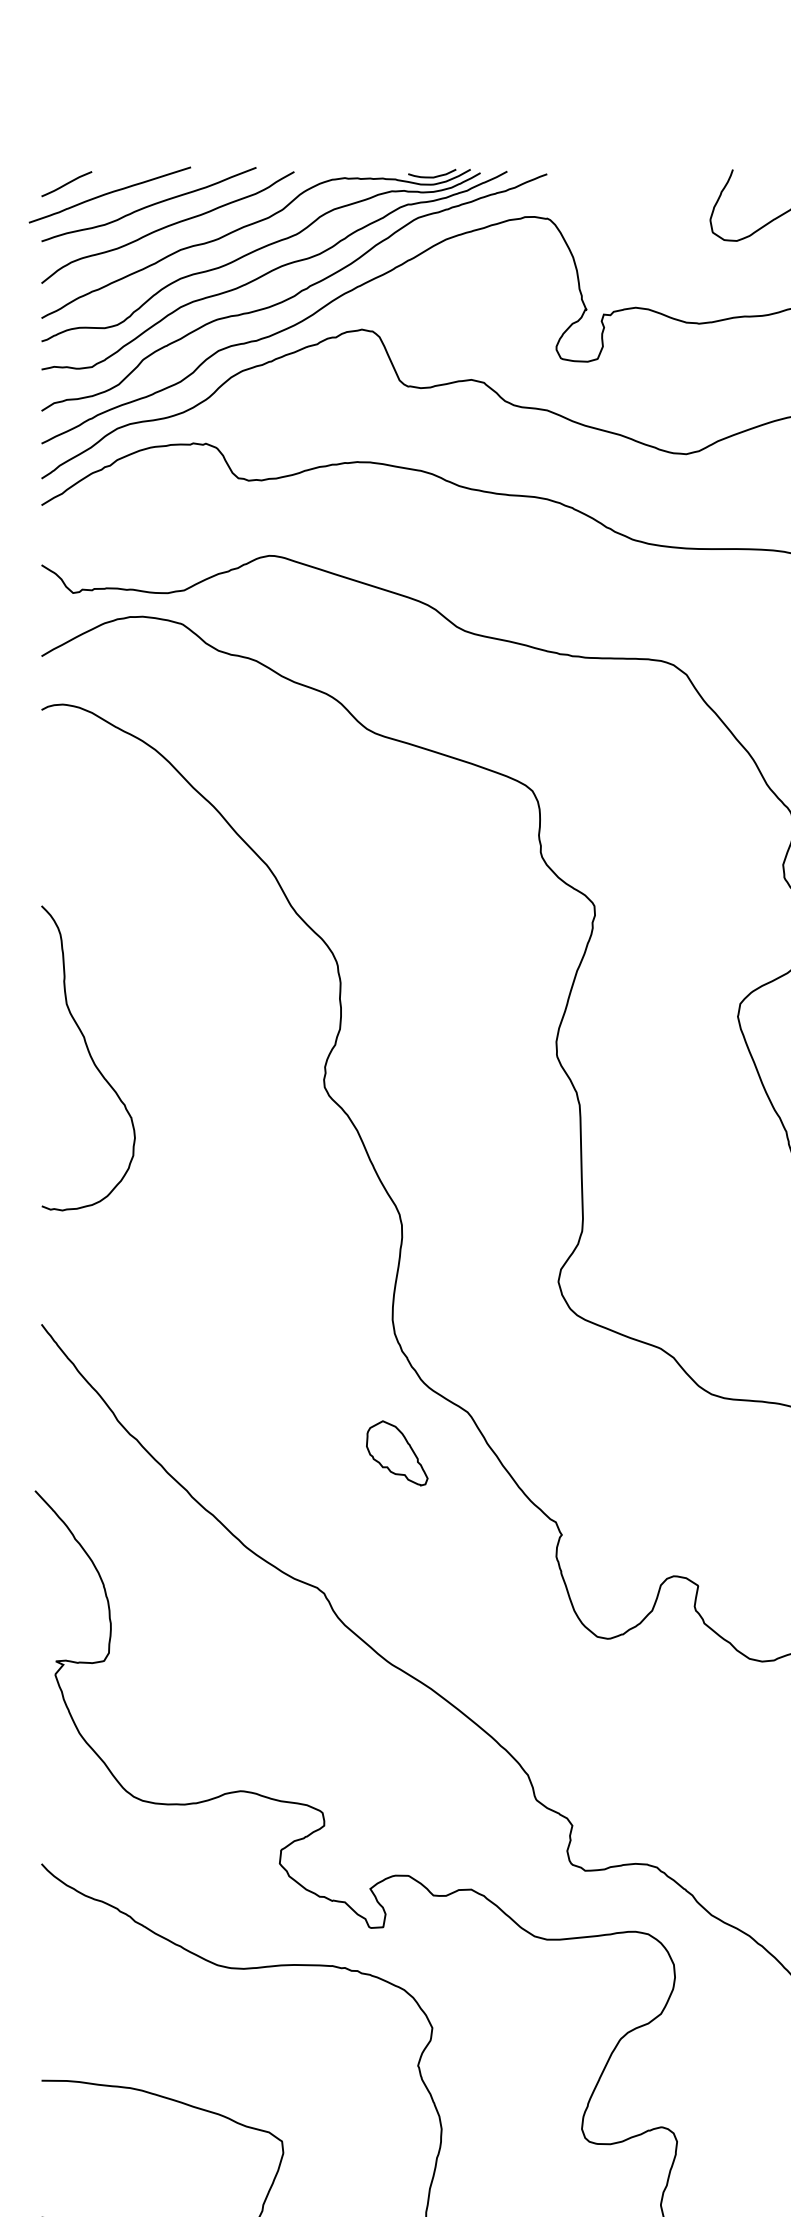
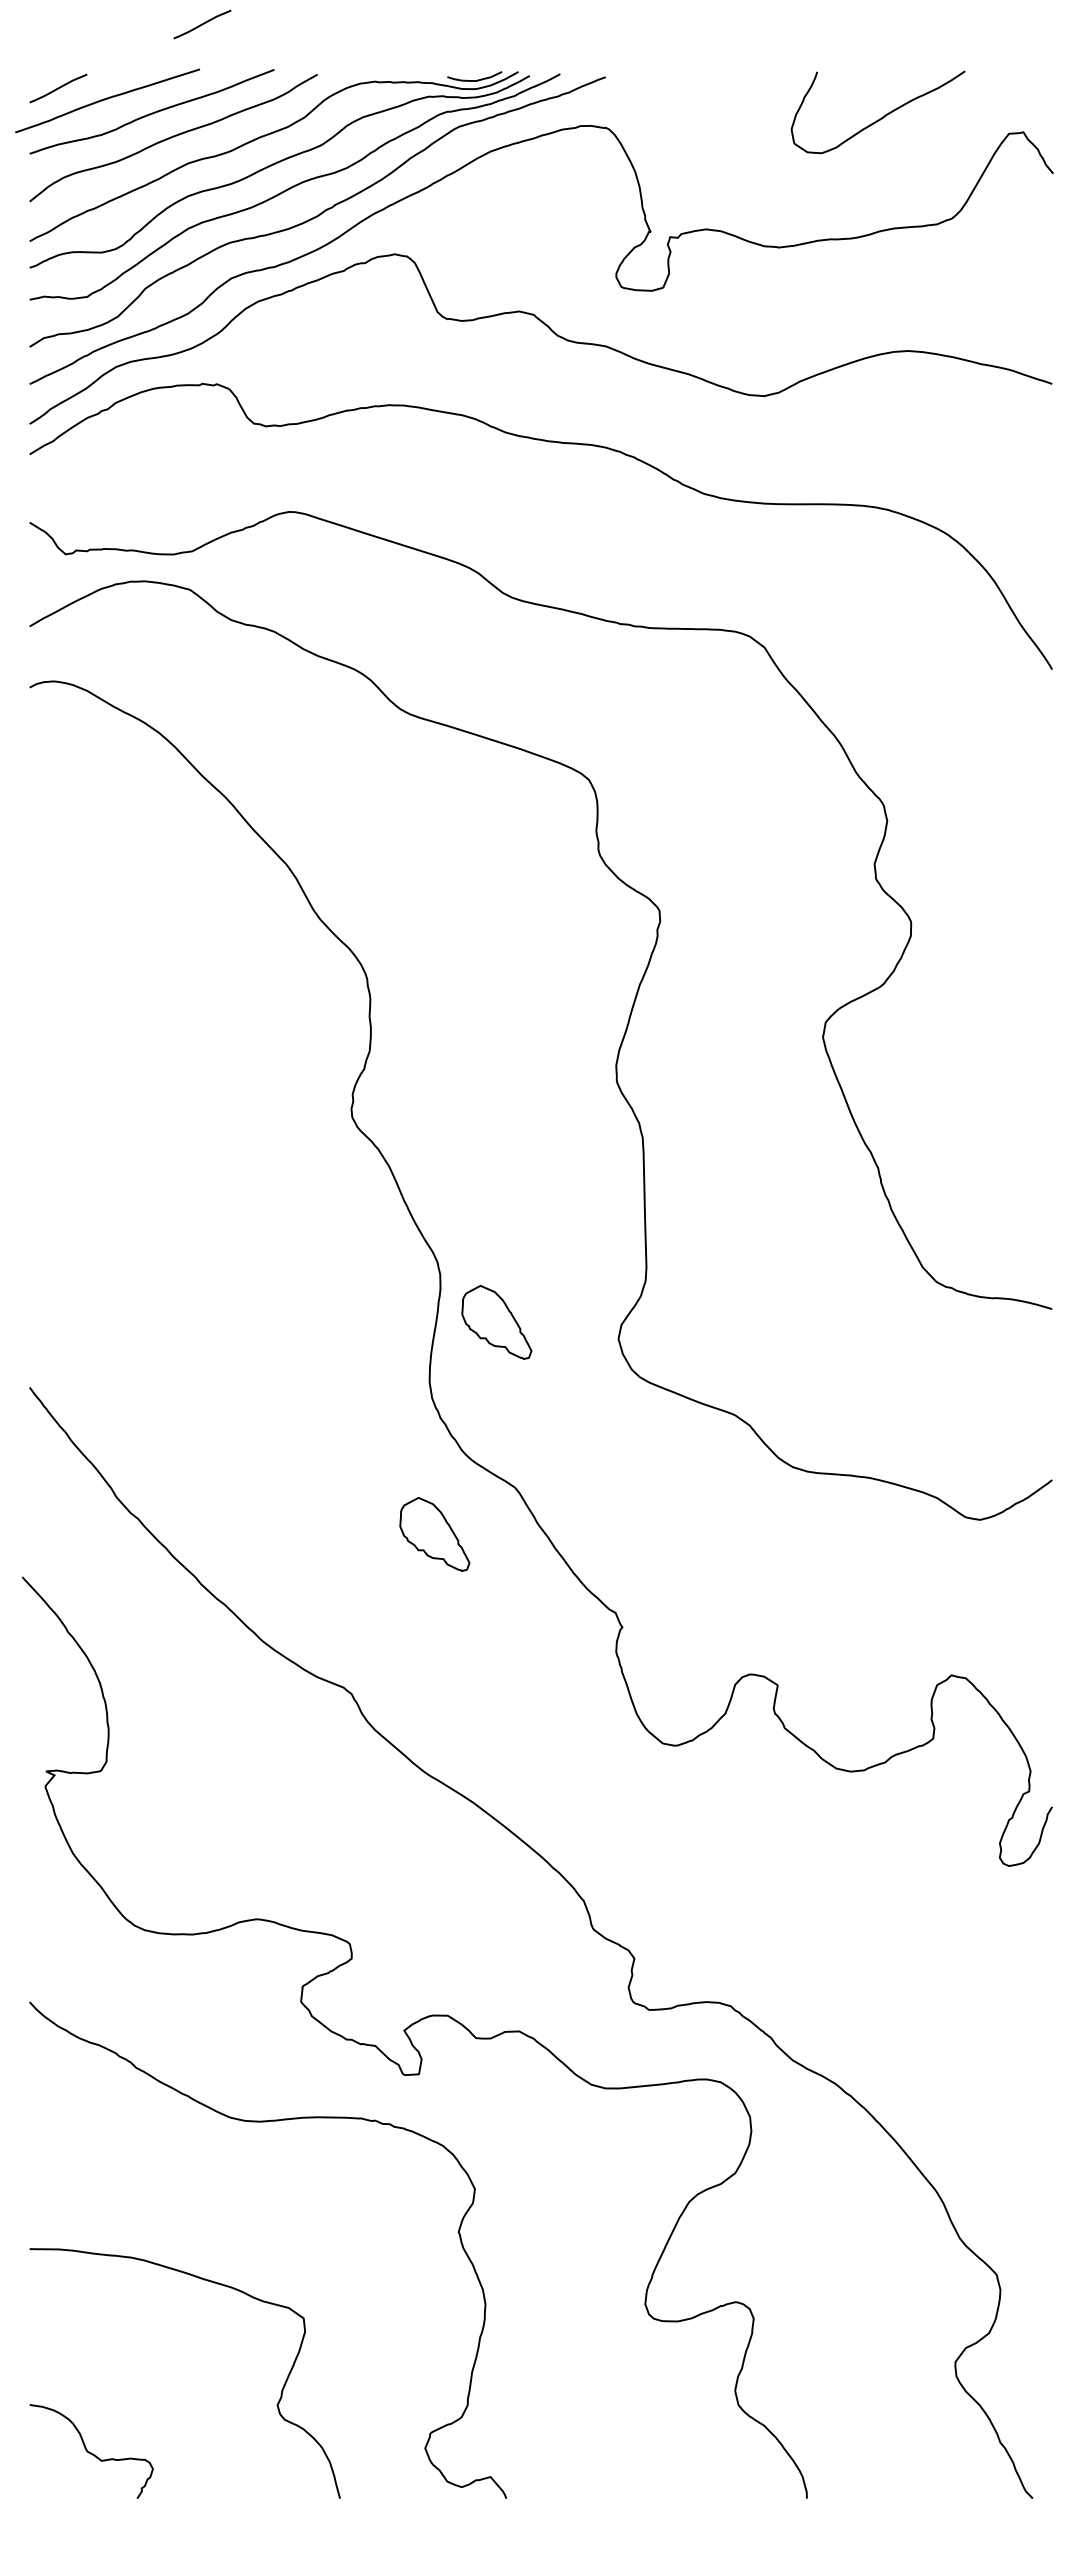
line: (193, 127) -> (202, 24), added
curve: (89, 1056) -> (84, 1082), removed
part: (451, 1266) -> (496, 1321), added

